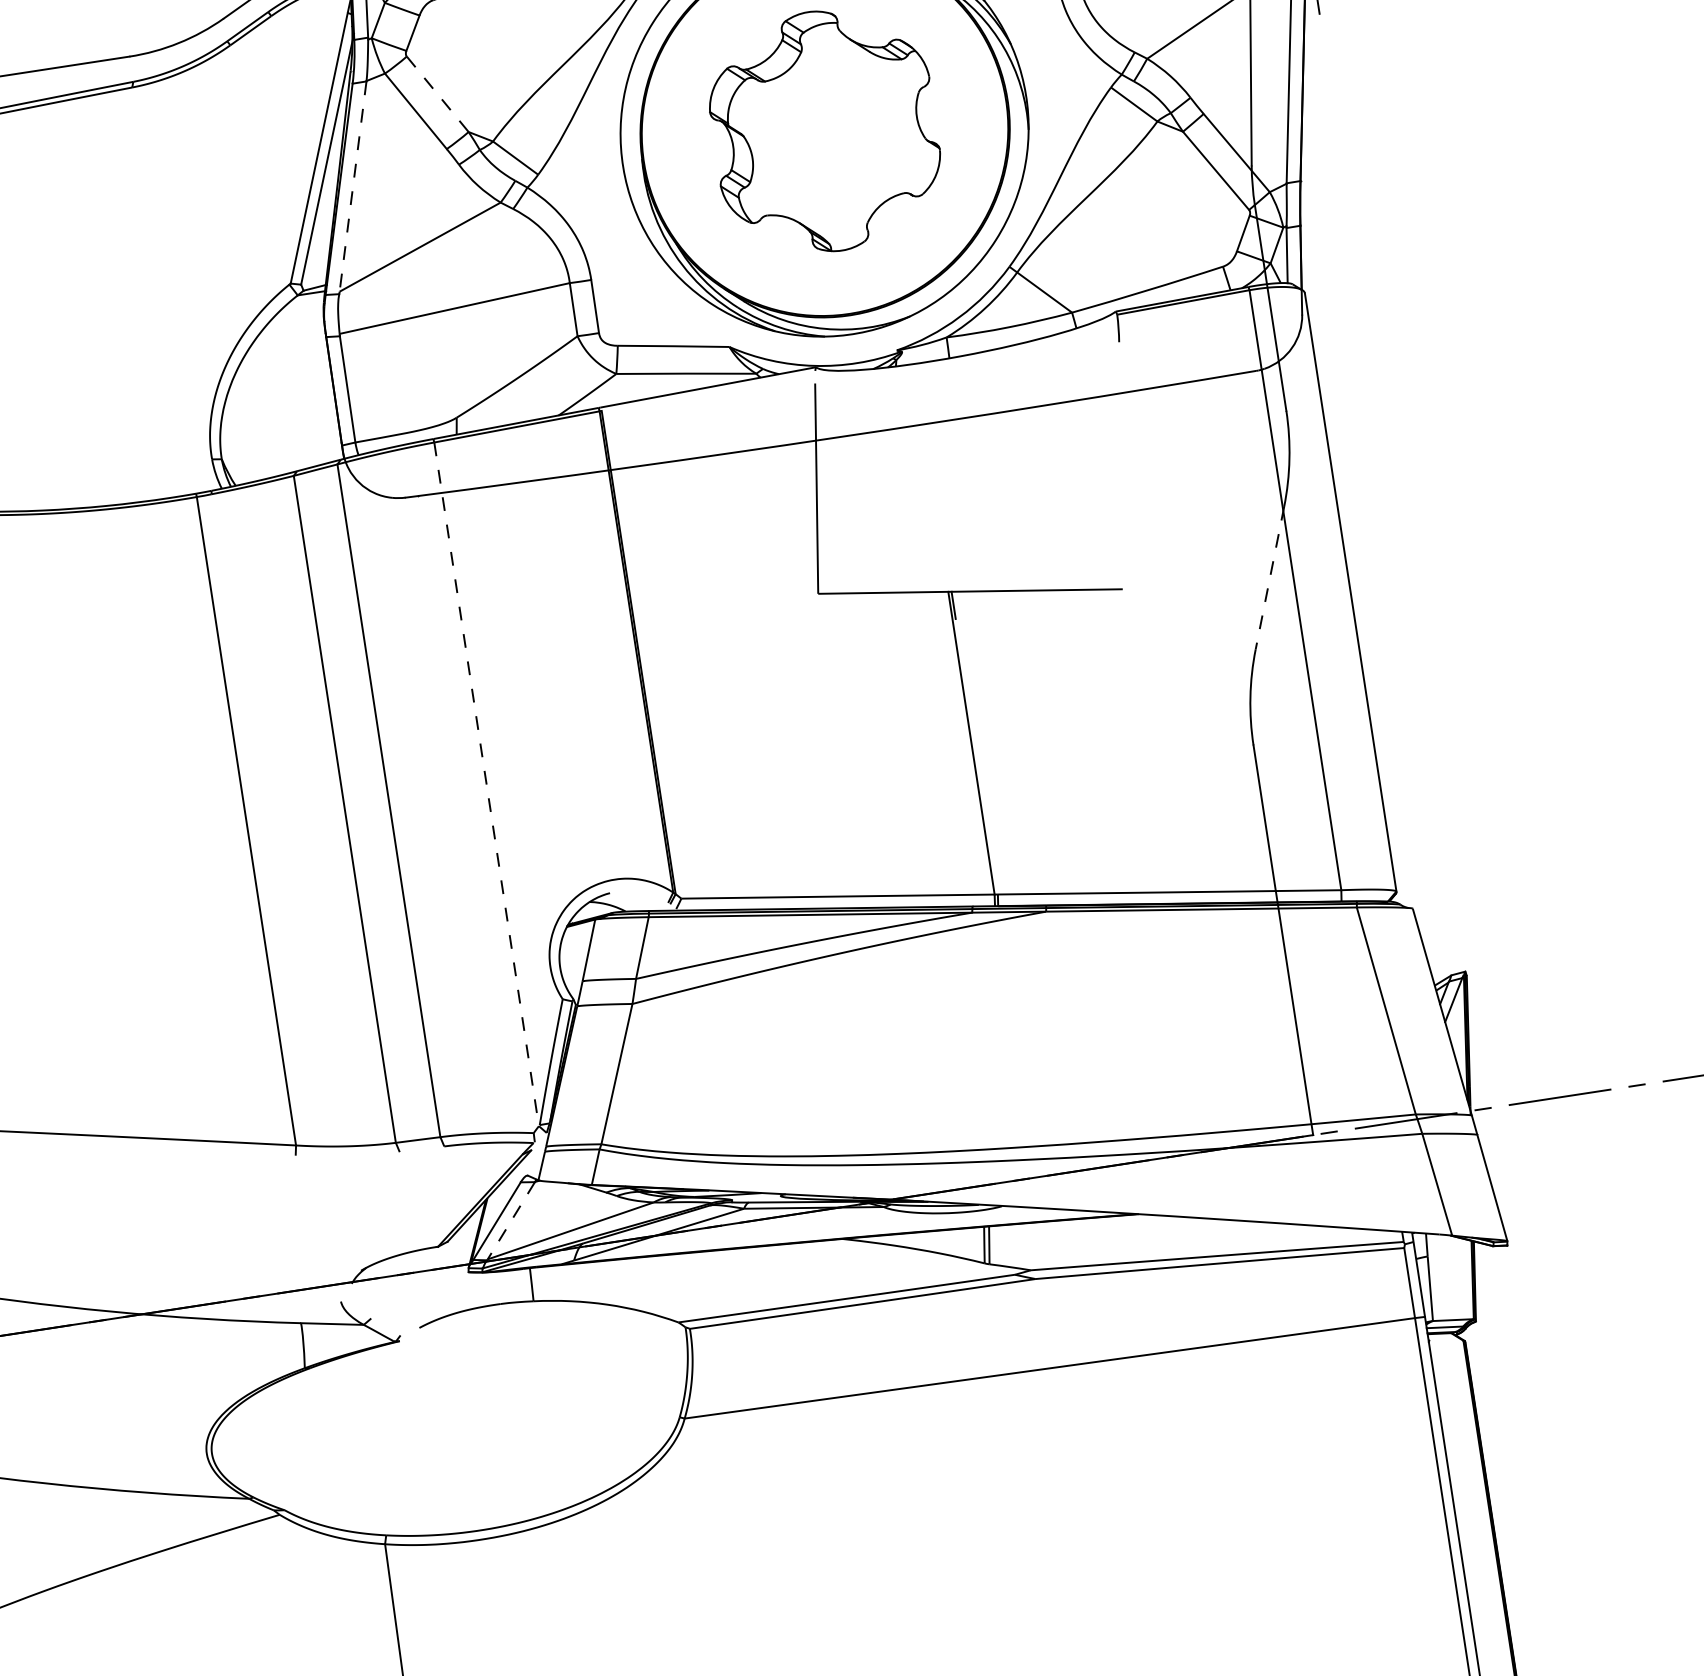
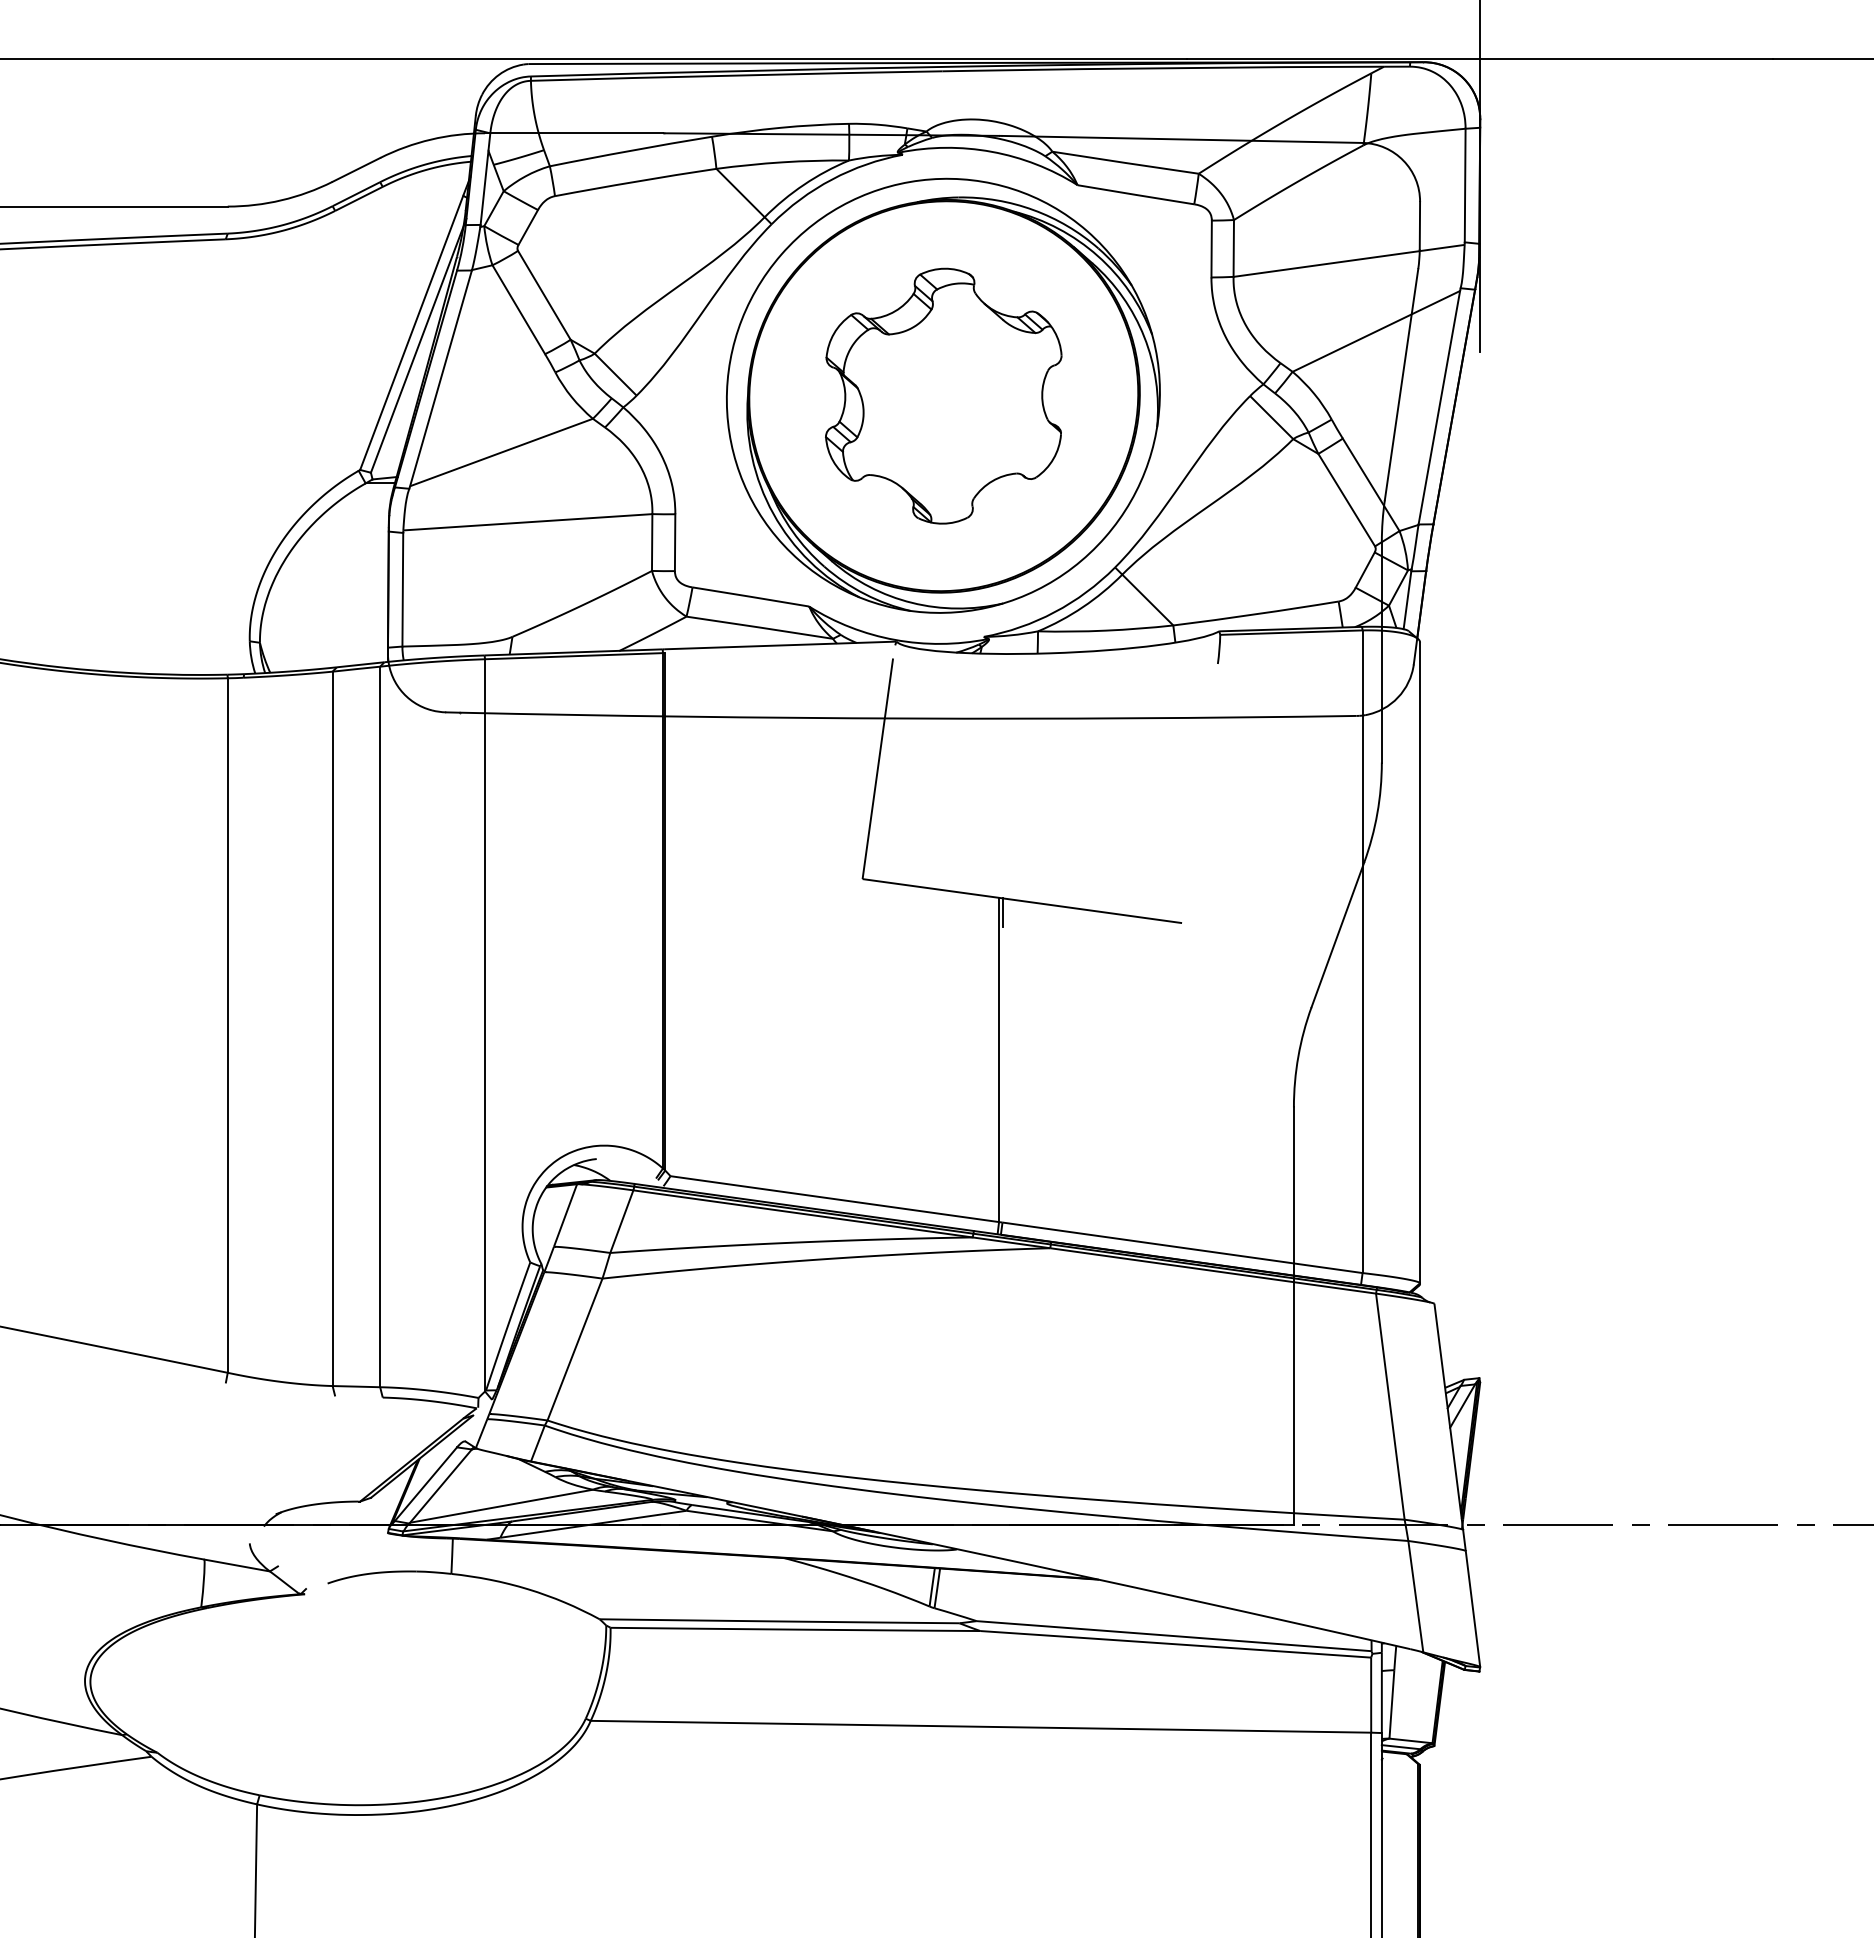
line: (437, 94) -> (544, 295), dashed -> solid
line: (352, 186) -> (440, 378), dashed -> solid
line: (1269, 578) -> (1337, 935), dashed -> solid
line: (487, 784) -> (485, 1025), dashed -> solid
line: (511, 1221) -> (441, 1486), dashed -> solid

